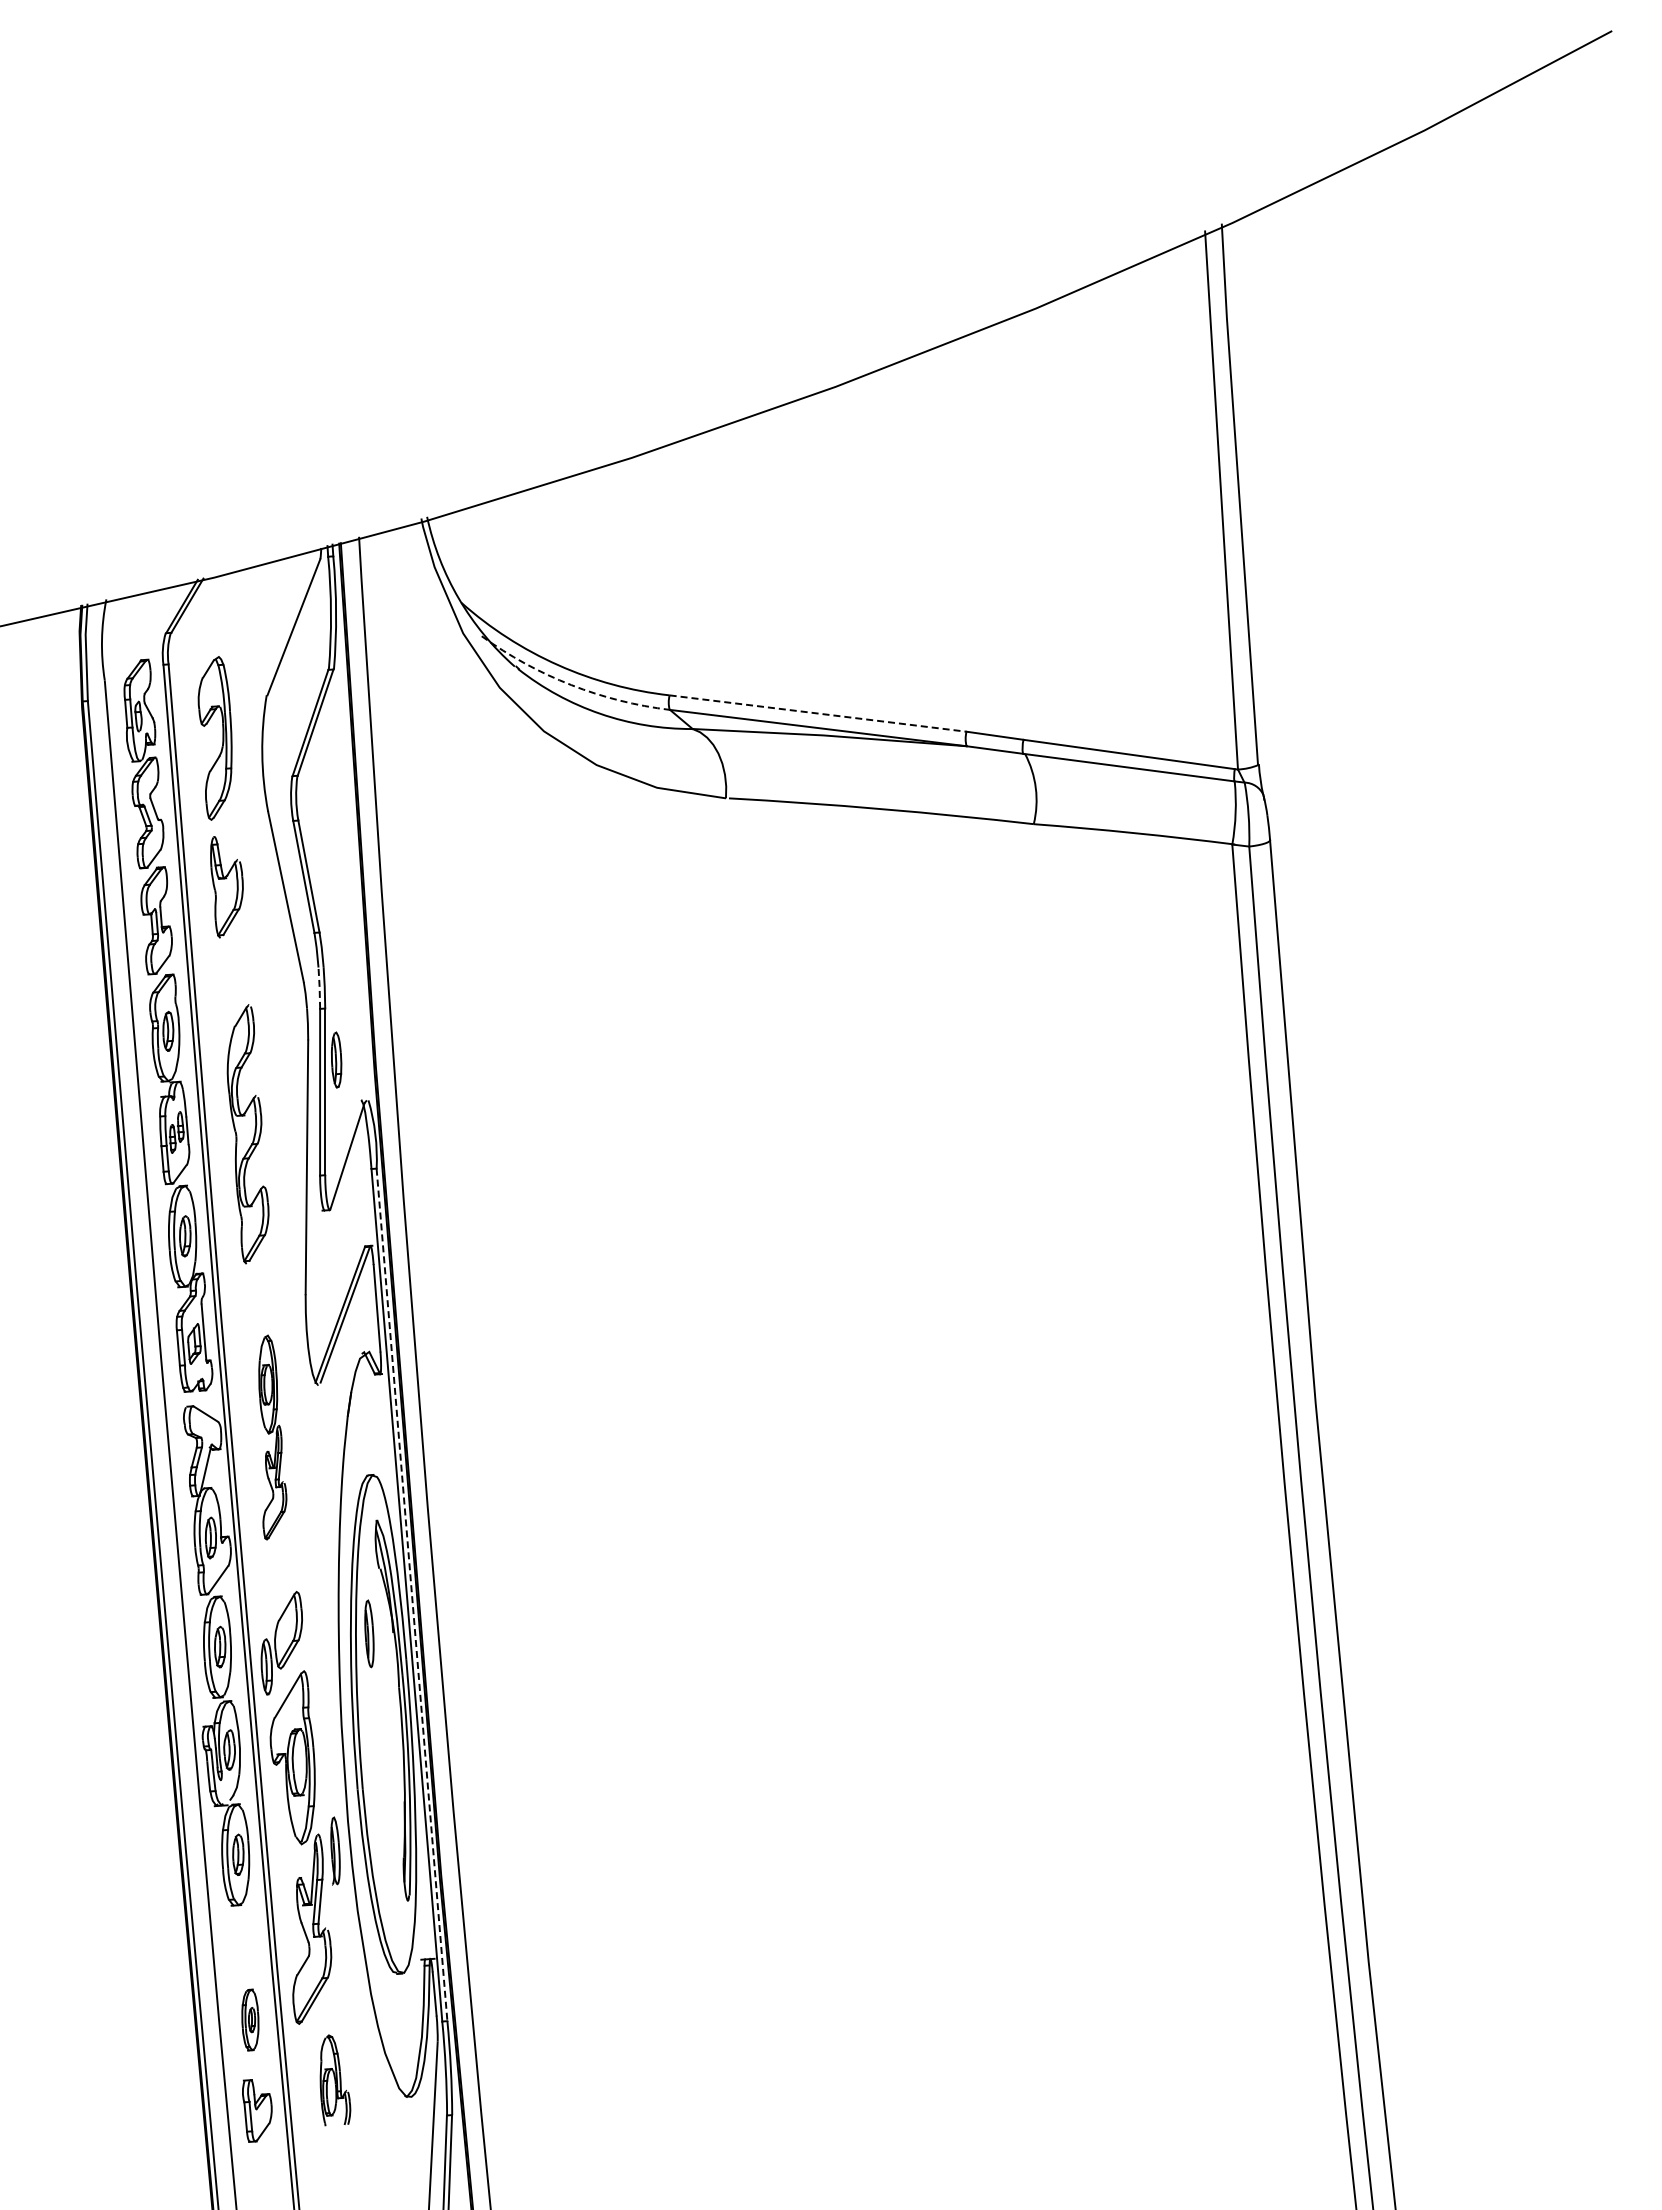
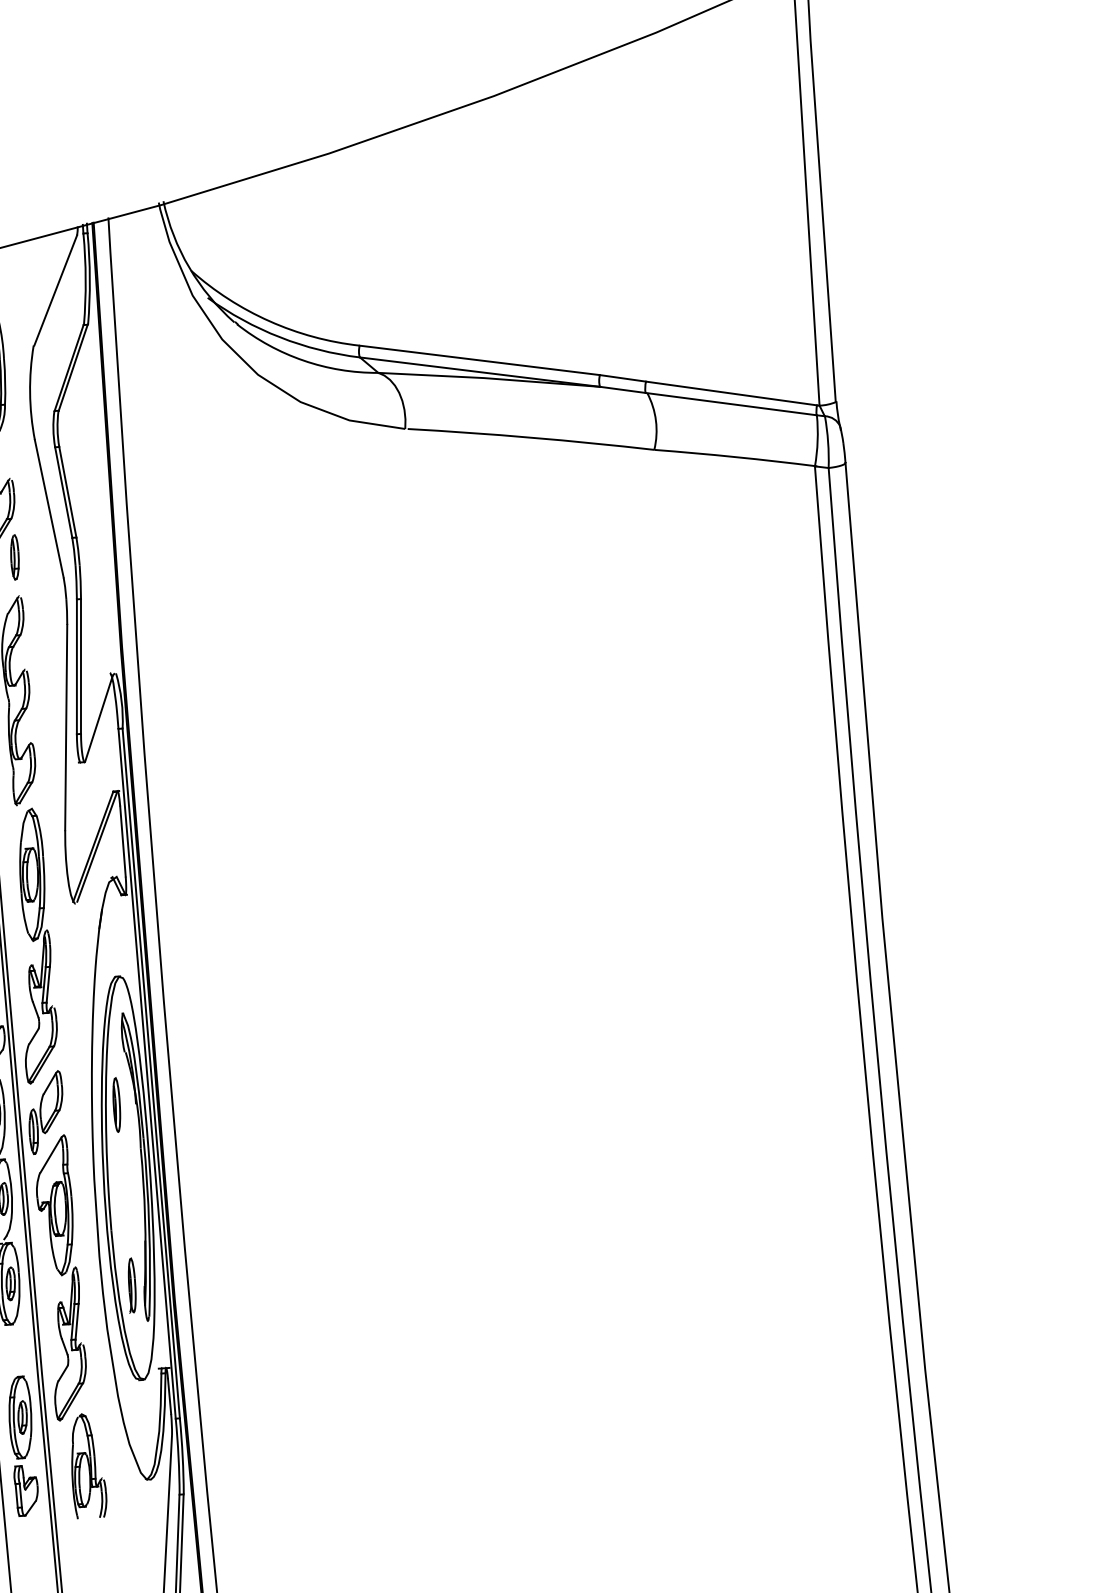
arc: (571, 685) -> (280, 337), dashed -> solid
line: (818, 713) -> (480, 360), dashed -> solid
line: (319, 987) -> (76, 582), dashed -> solid
part: (336, 1059) -> (14, 556), moved
part: (272, 1437) -> (38, 946), size x1.67
line: (412, 1594) -> (151, 1073), dashed -> solid
part: (335, 1850) -> (132, 1285), moved
part: (250, 2019) -> (20, 1417), size x1.67
part: (335, 2080) -> (89, 1466), size x1.43

